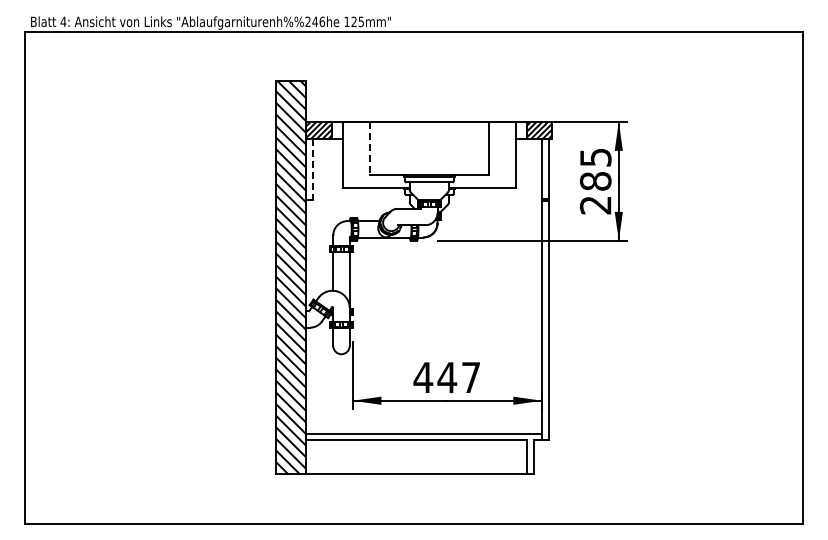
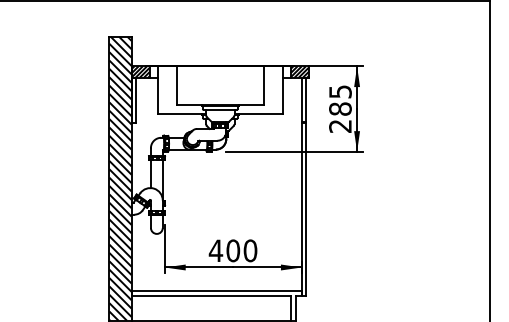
line: (369, 148) -> (177, 85), dashed -> solid
line: (313, 169) -> (136, 100), dashed -> solid
text: (458, 377) -> (241, 250), 447 -> 400

